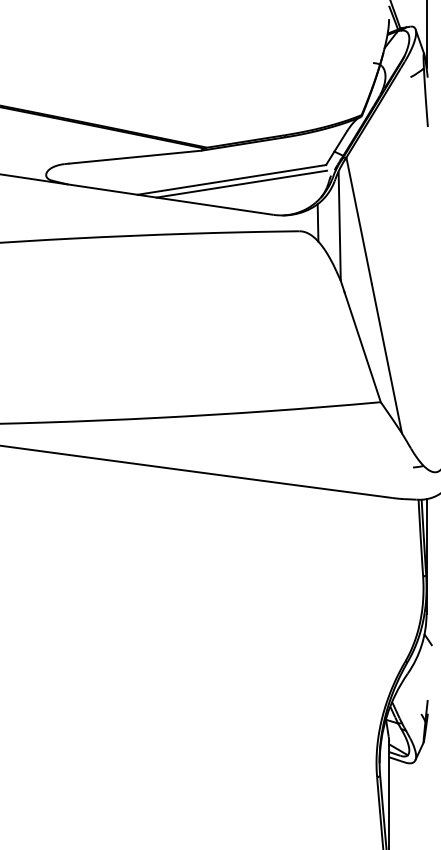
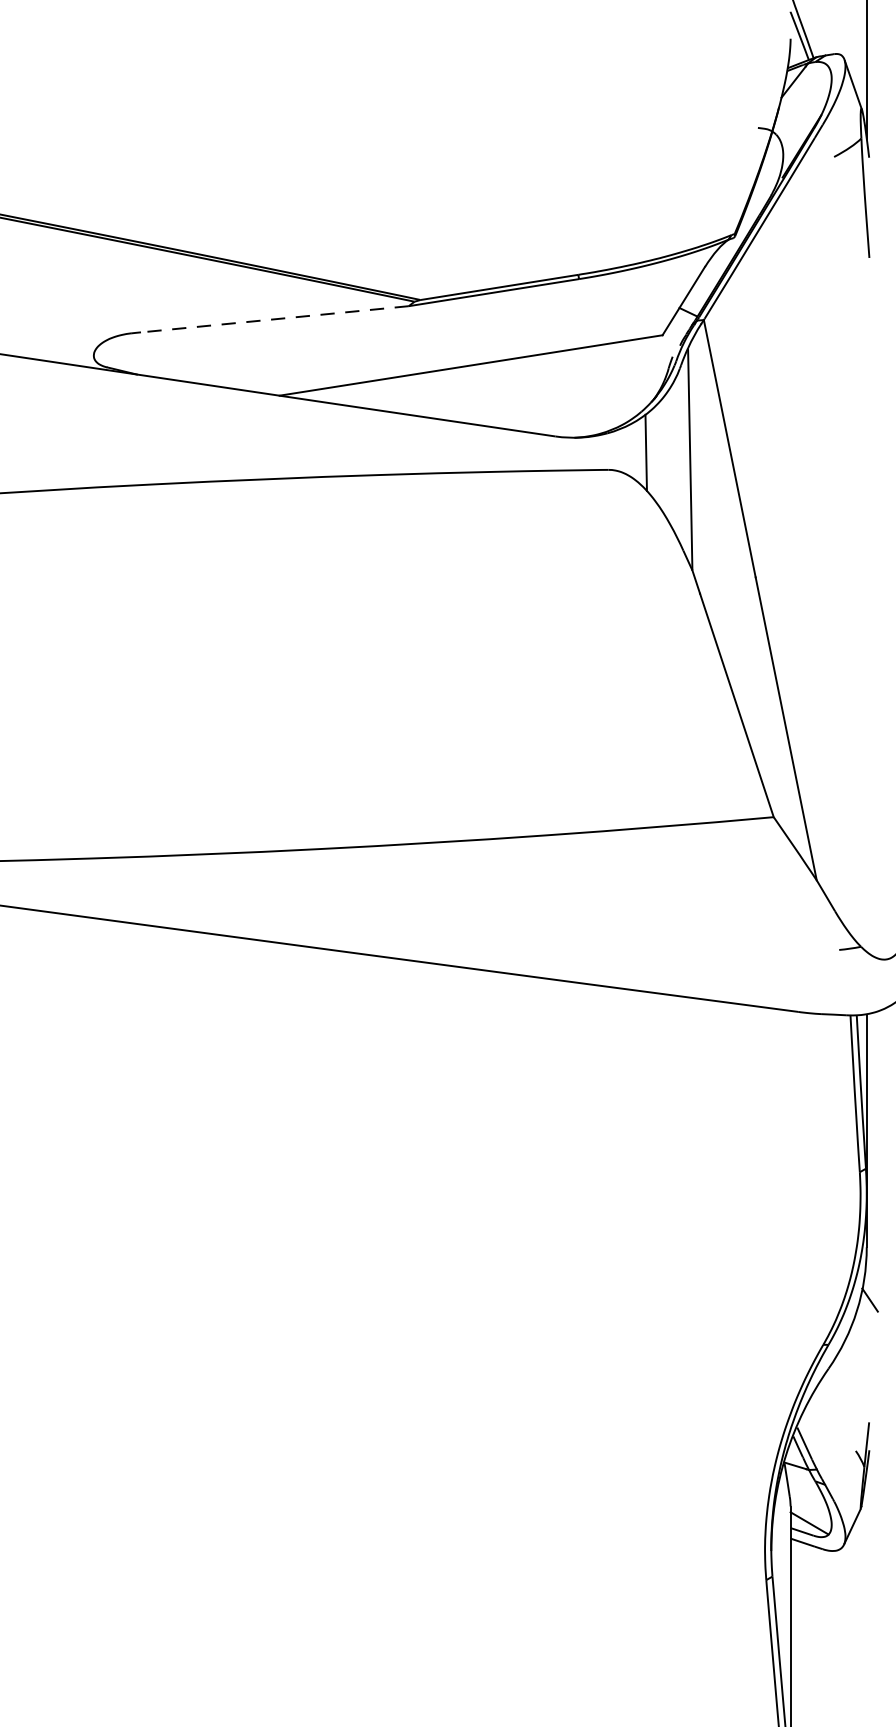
line: (134, 157) -> (273, 319), solid -> dashed
line: (241, 183) -> (490, 372), removed

